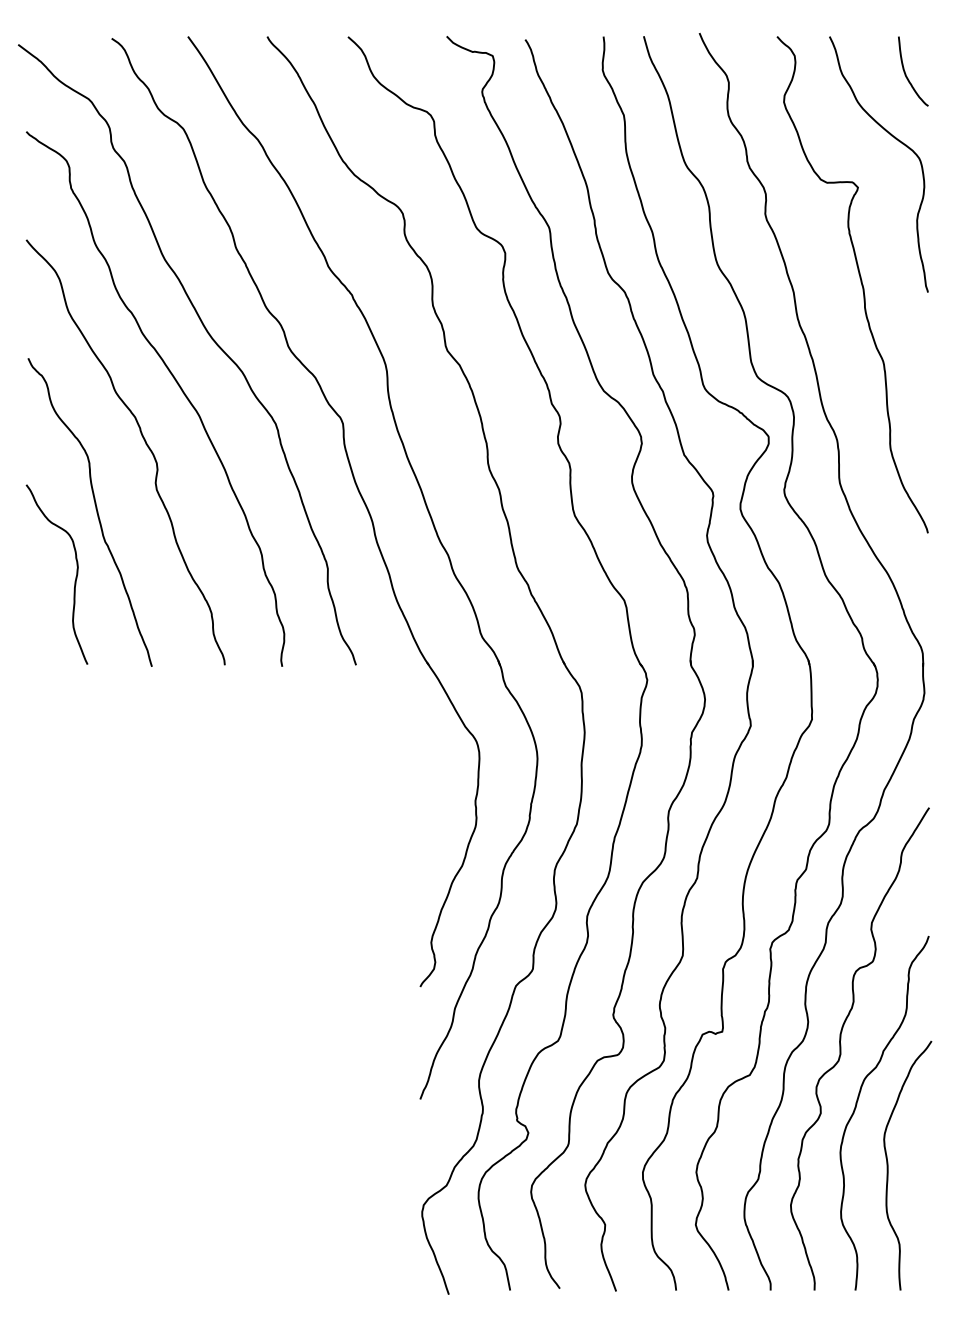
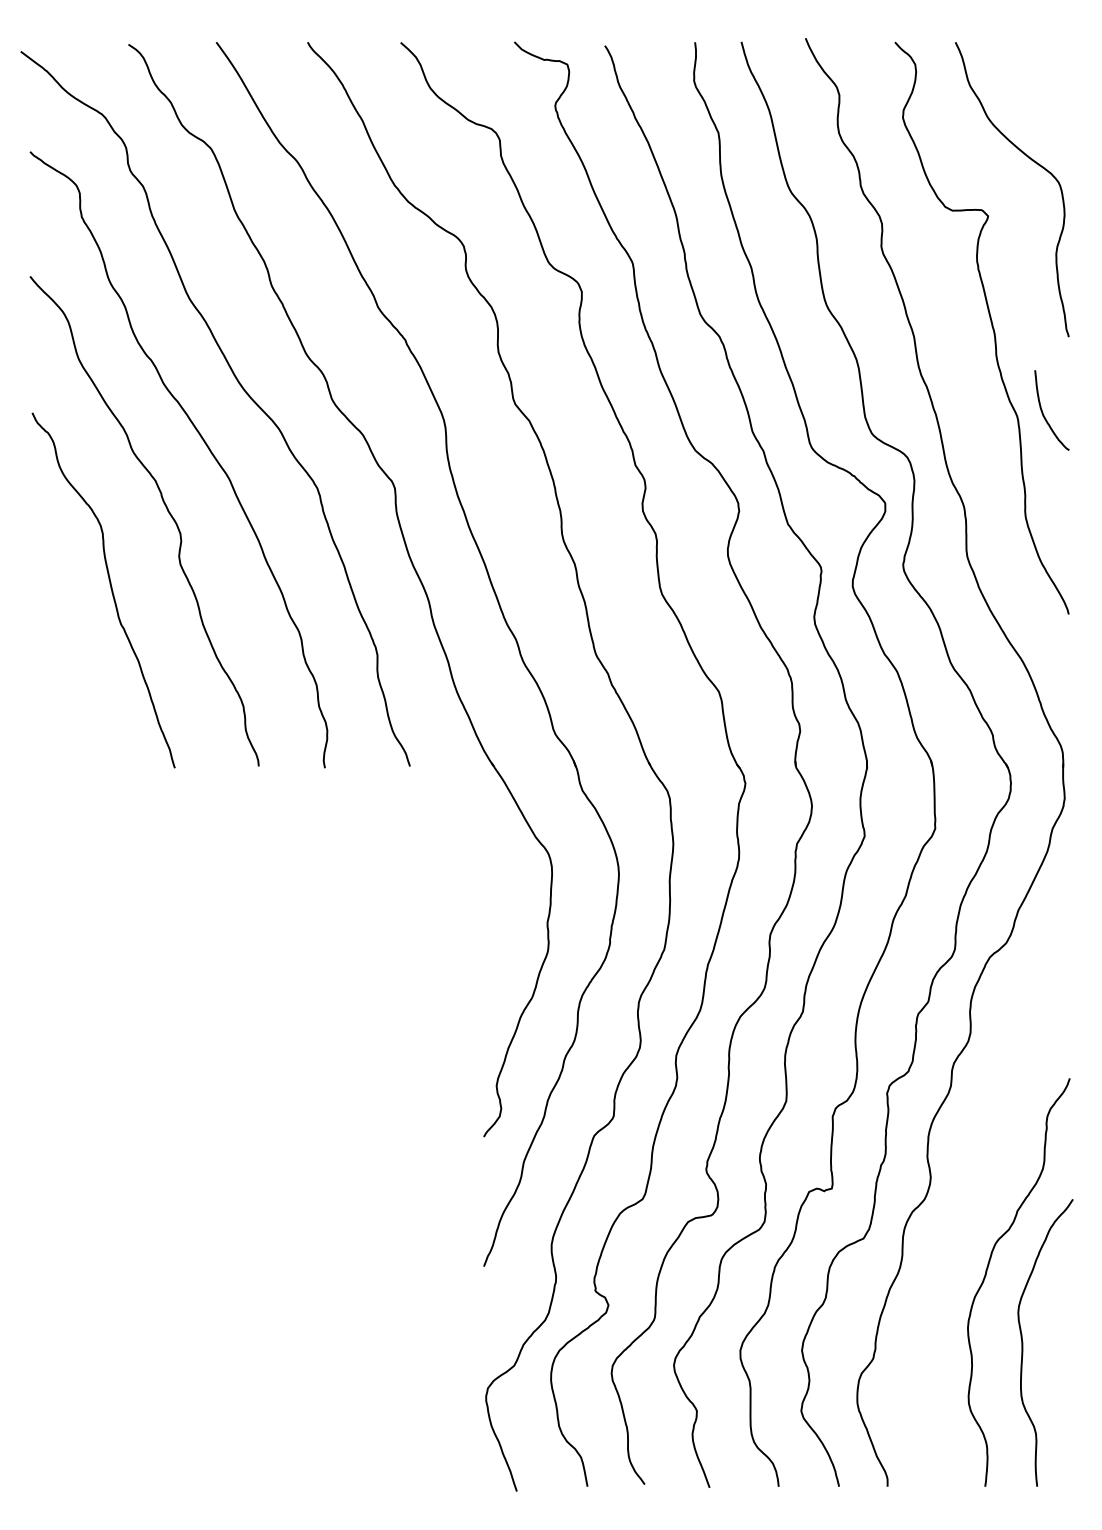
curve: (906, 73) -> (1043, 412), moved
curve: (75, 578) -> (86, 666), removed
curve: (840, 1049) -> (968, 1208), removed

